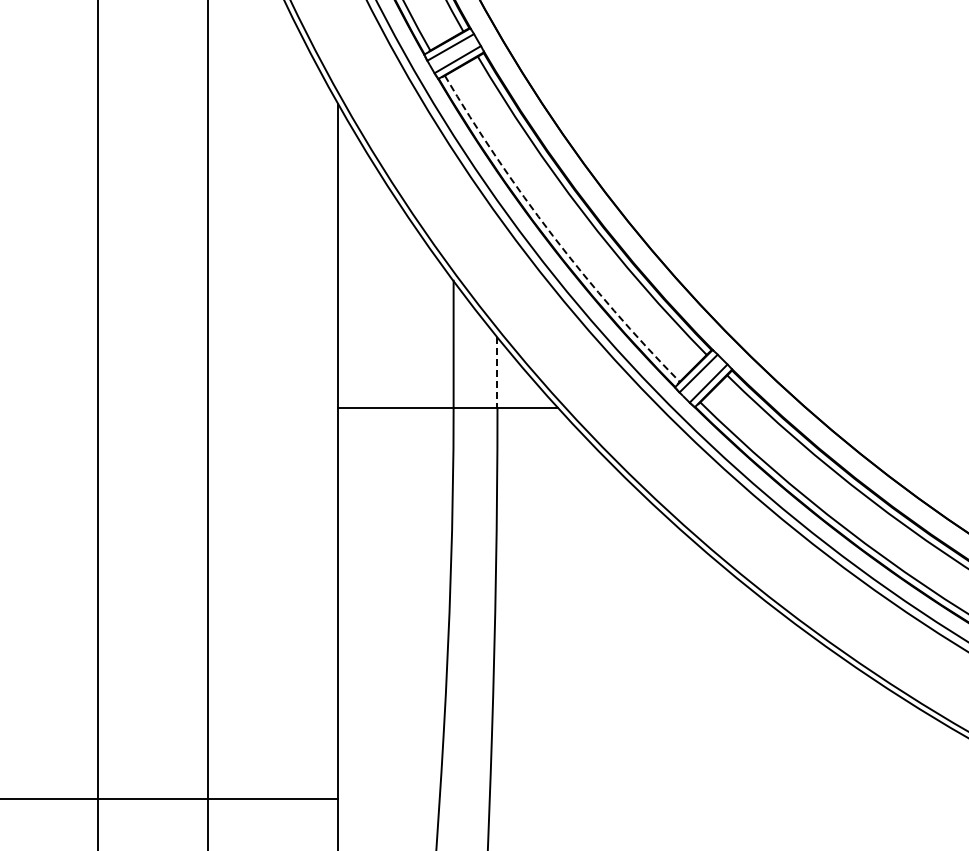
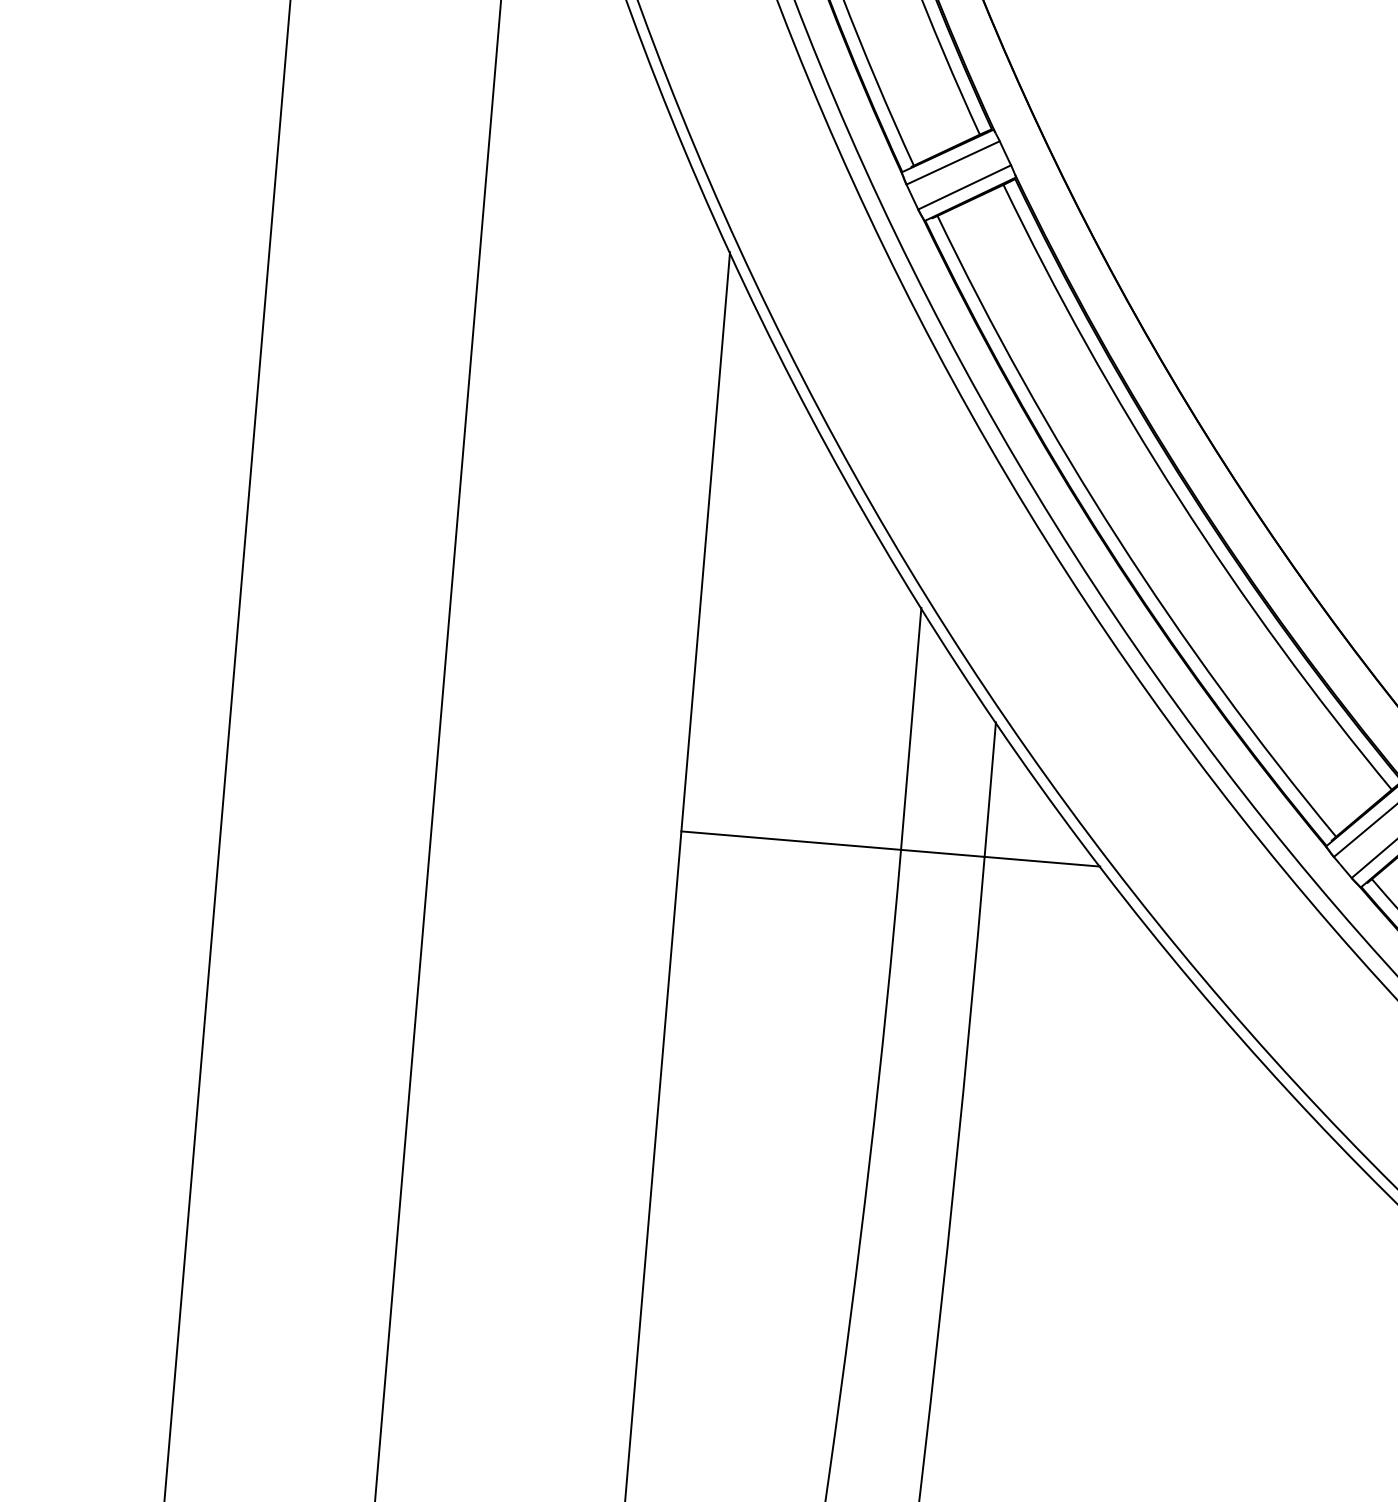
arc: (553, 235) -> (1118, 537), dashed -> solid
line: (497, 372) -> (990, 789), dashed -> solid

